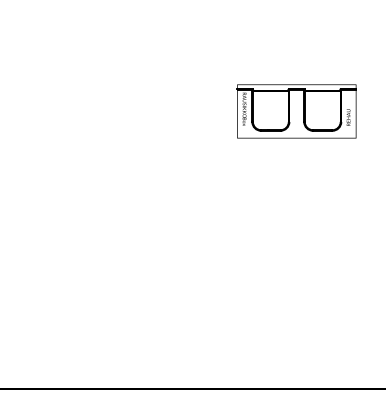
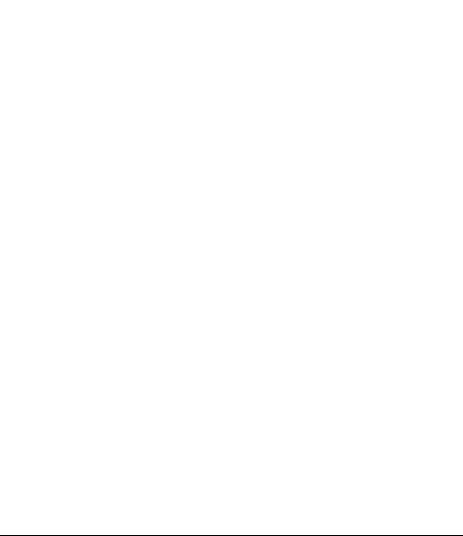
part: (296, 111) -> (334, 151), removed

